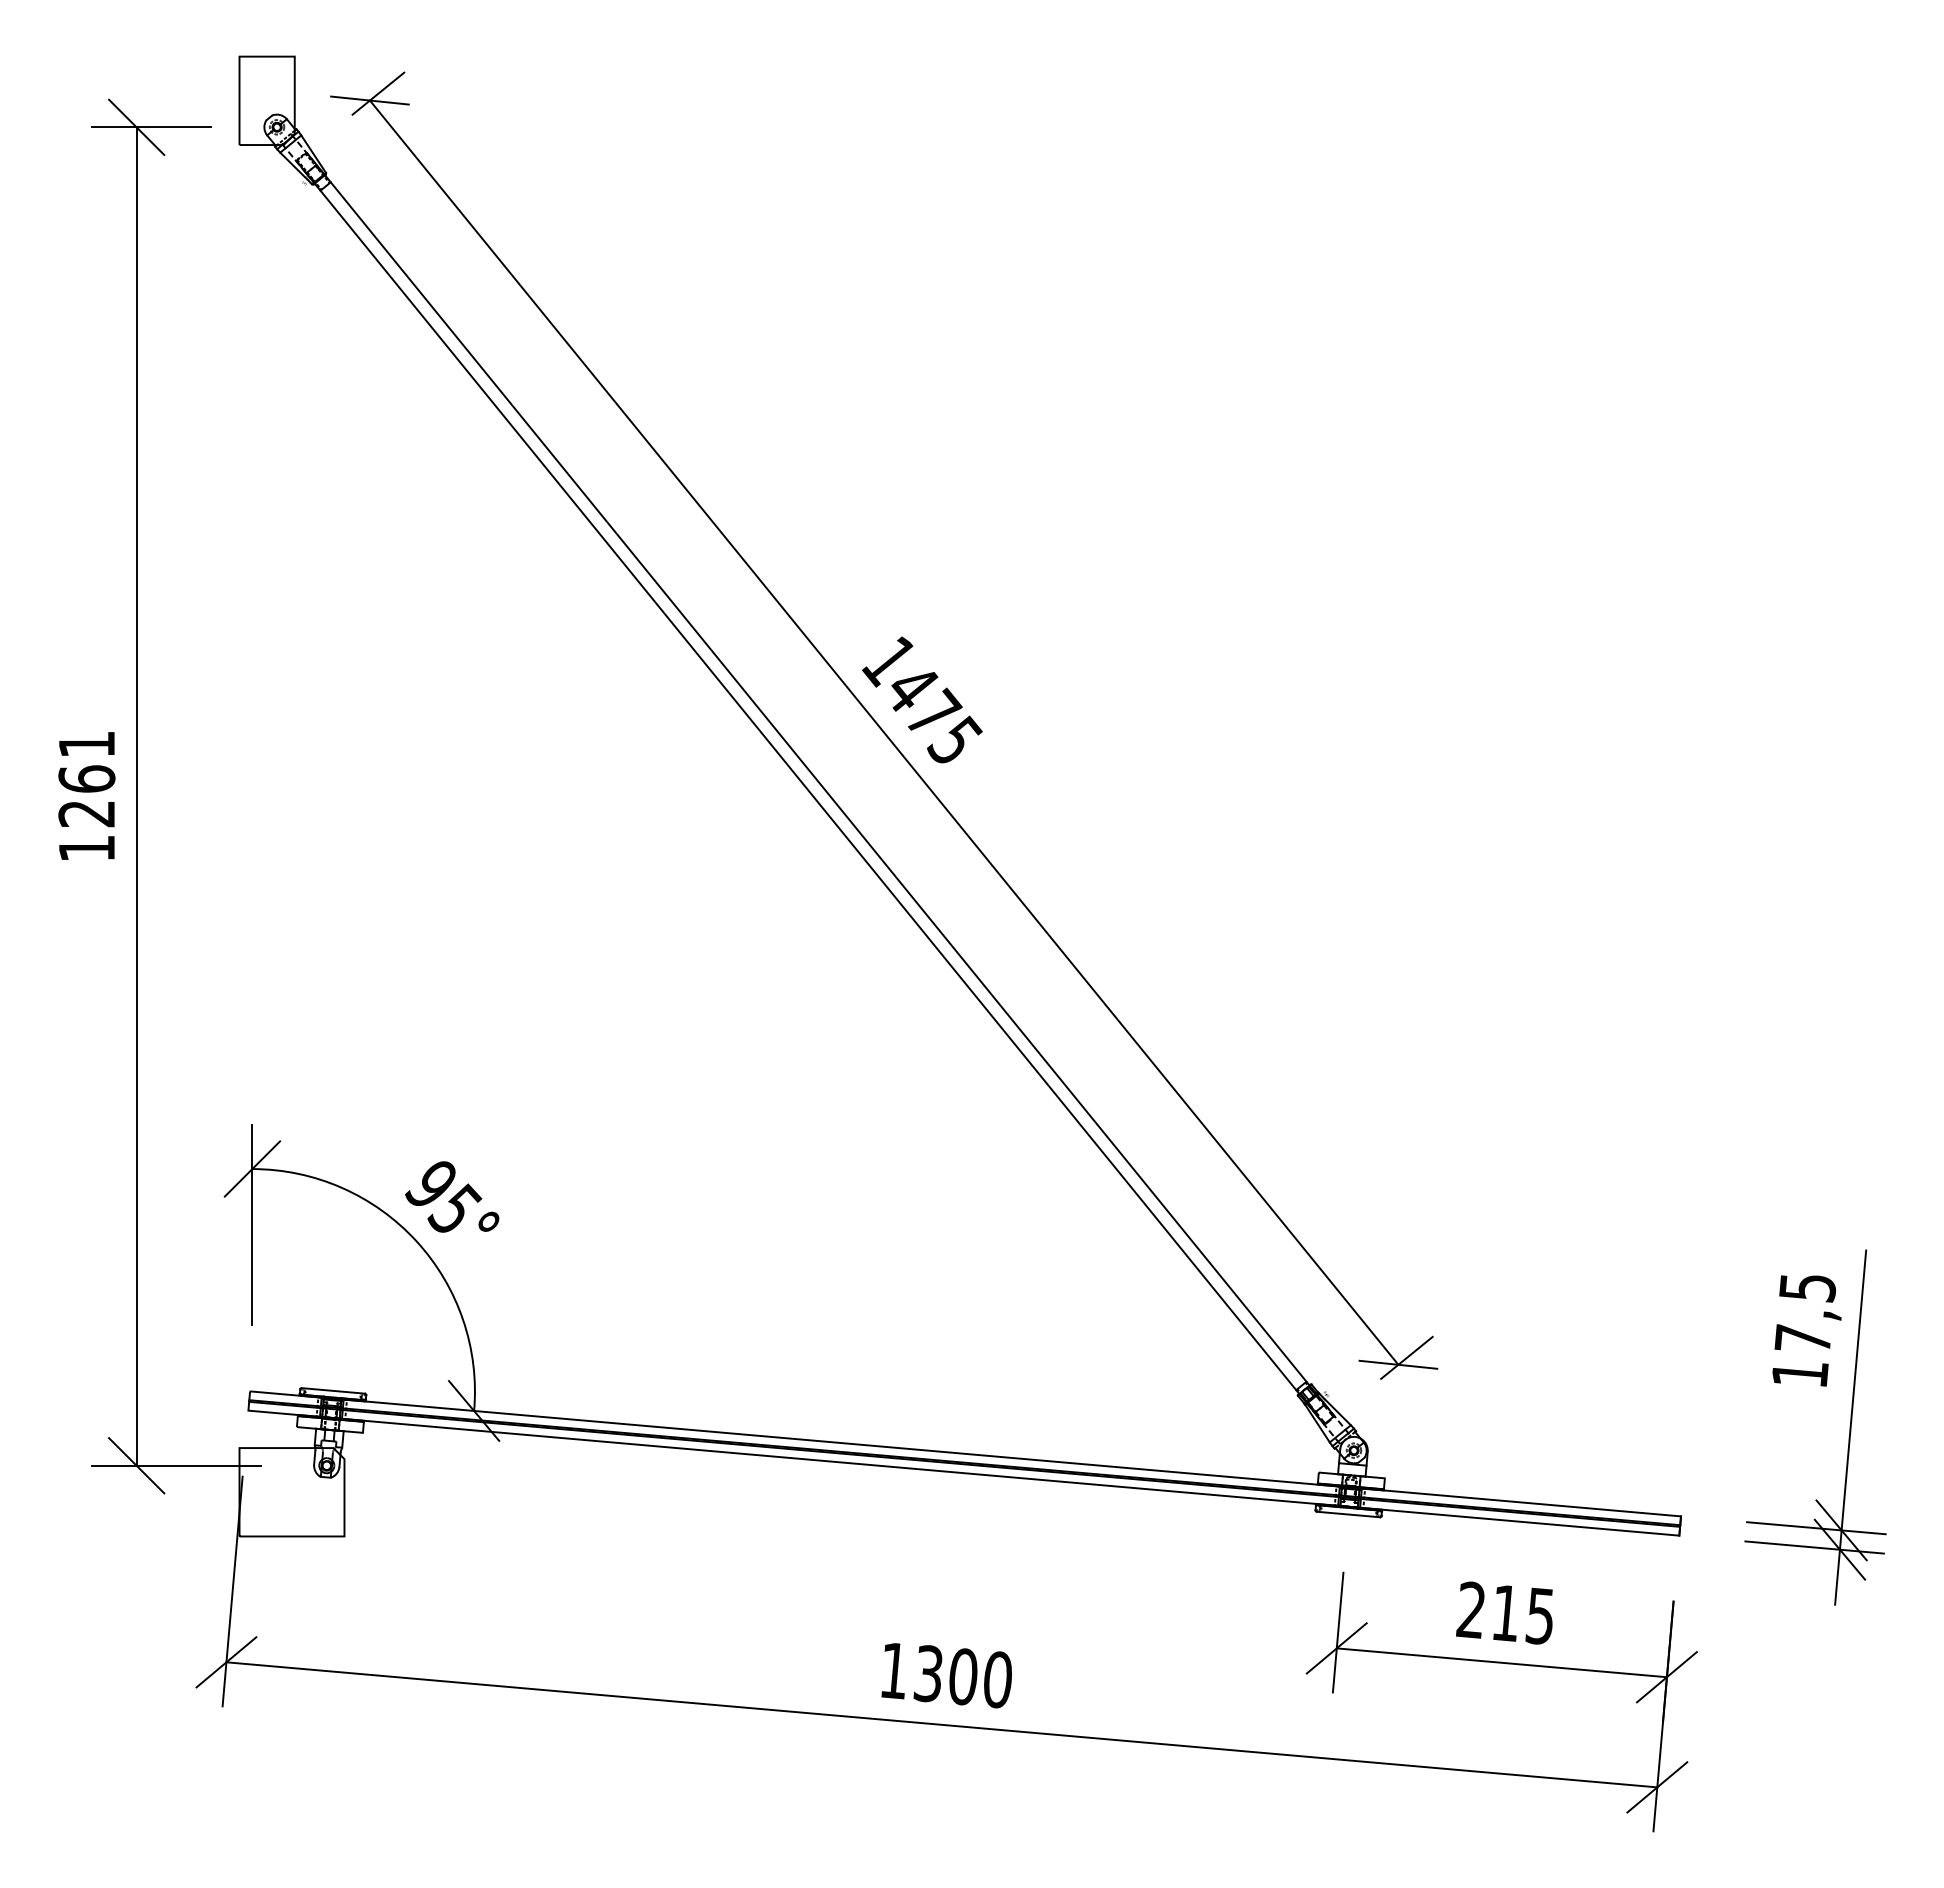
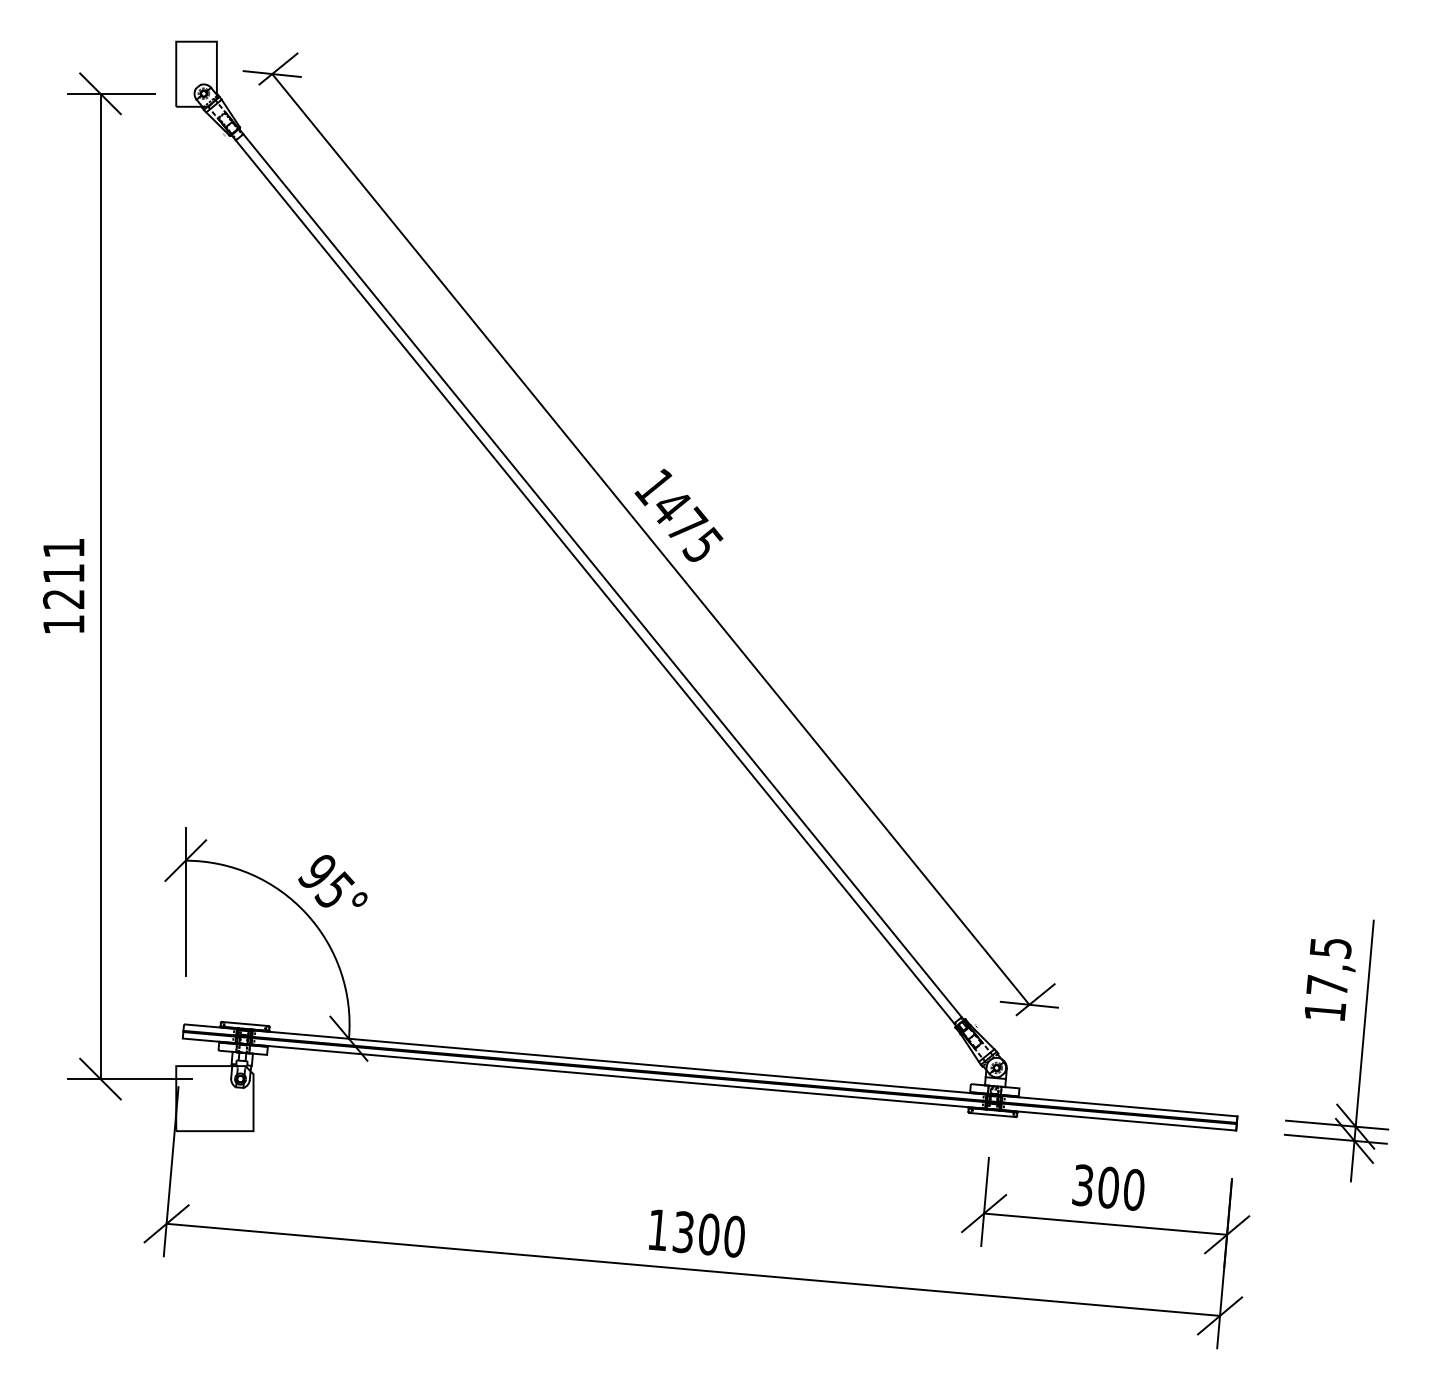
text: (86, 778) -> (63, 573), 1261 -> 1211
text: (1505, 1612) -> (1108, 1187), 215 -> 300

